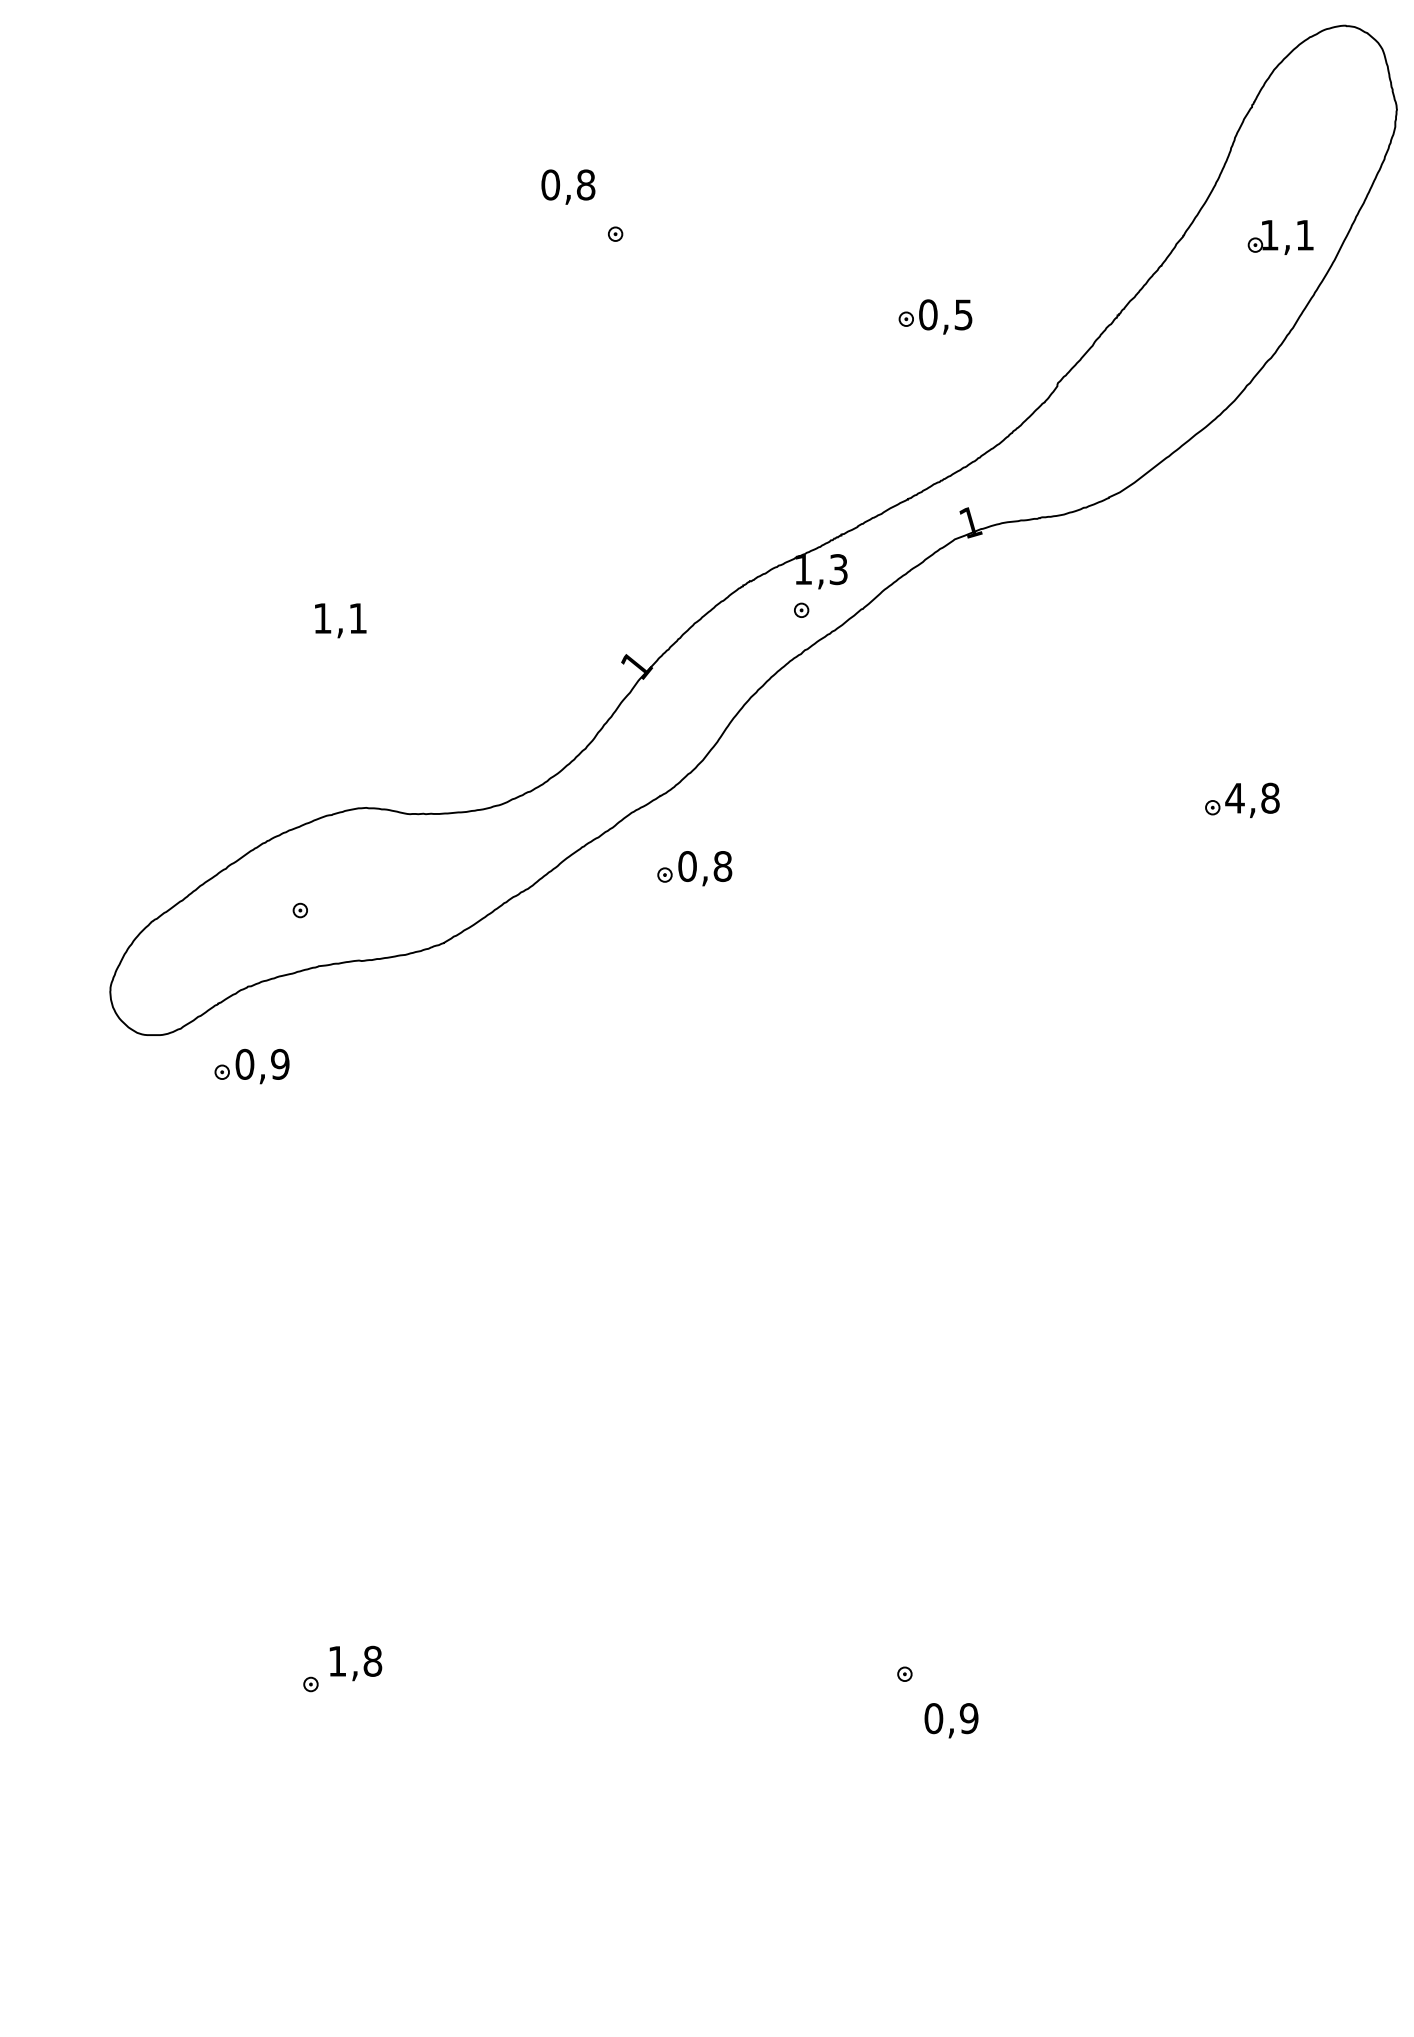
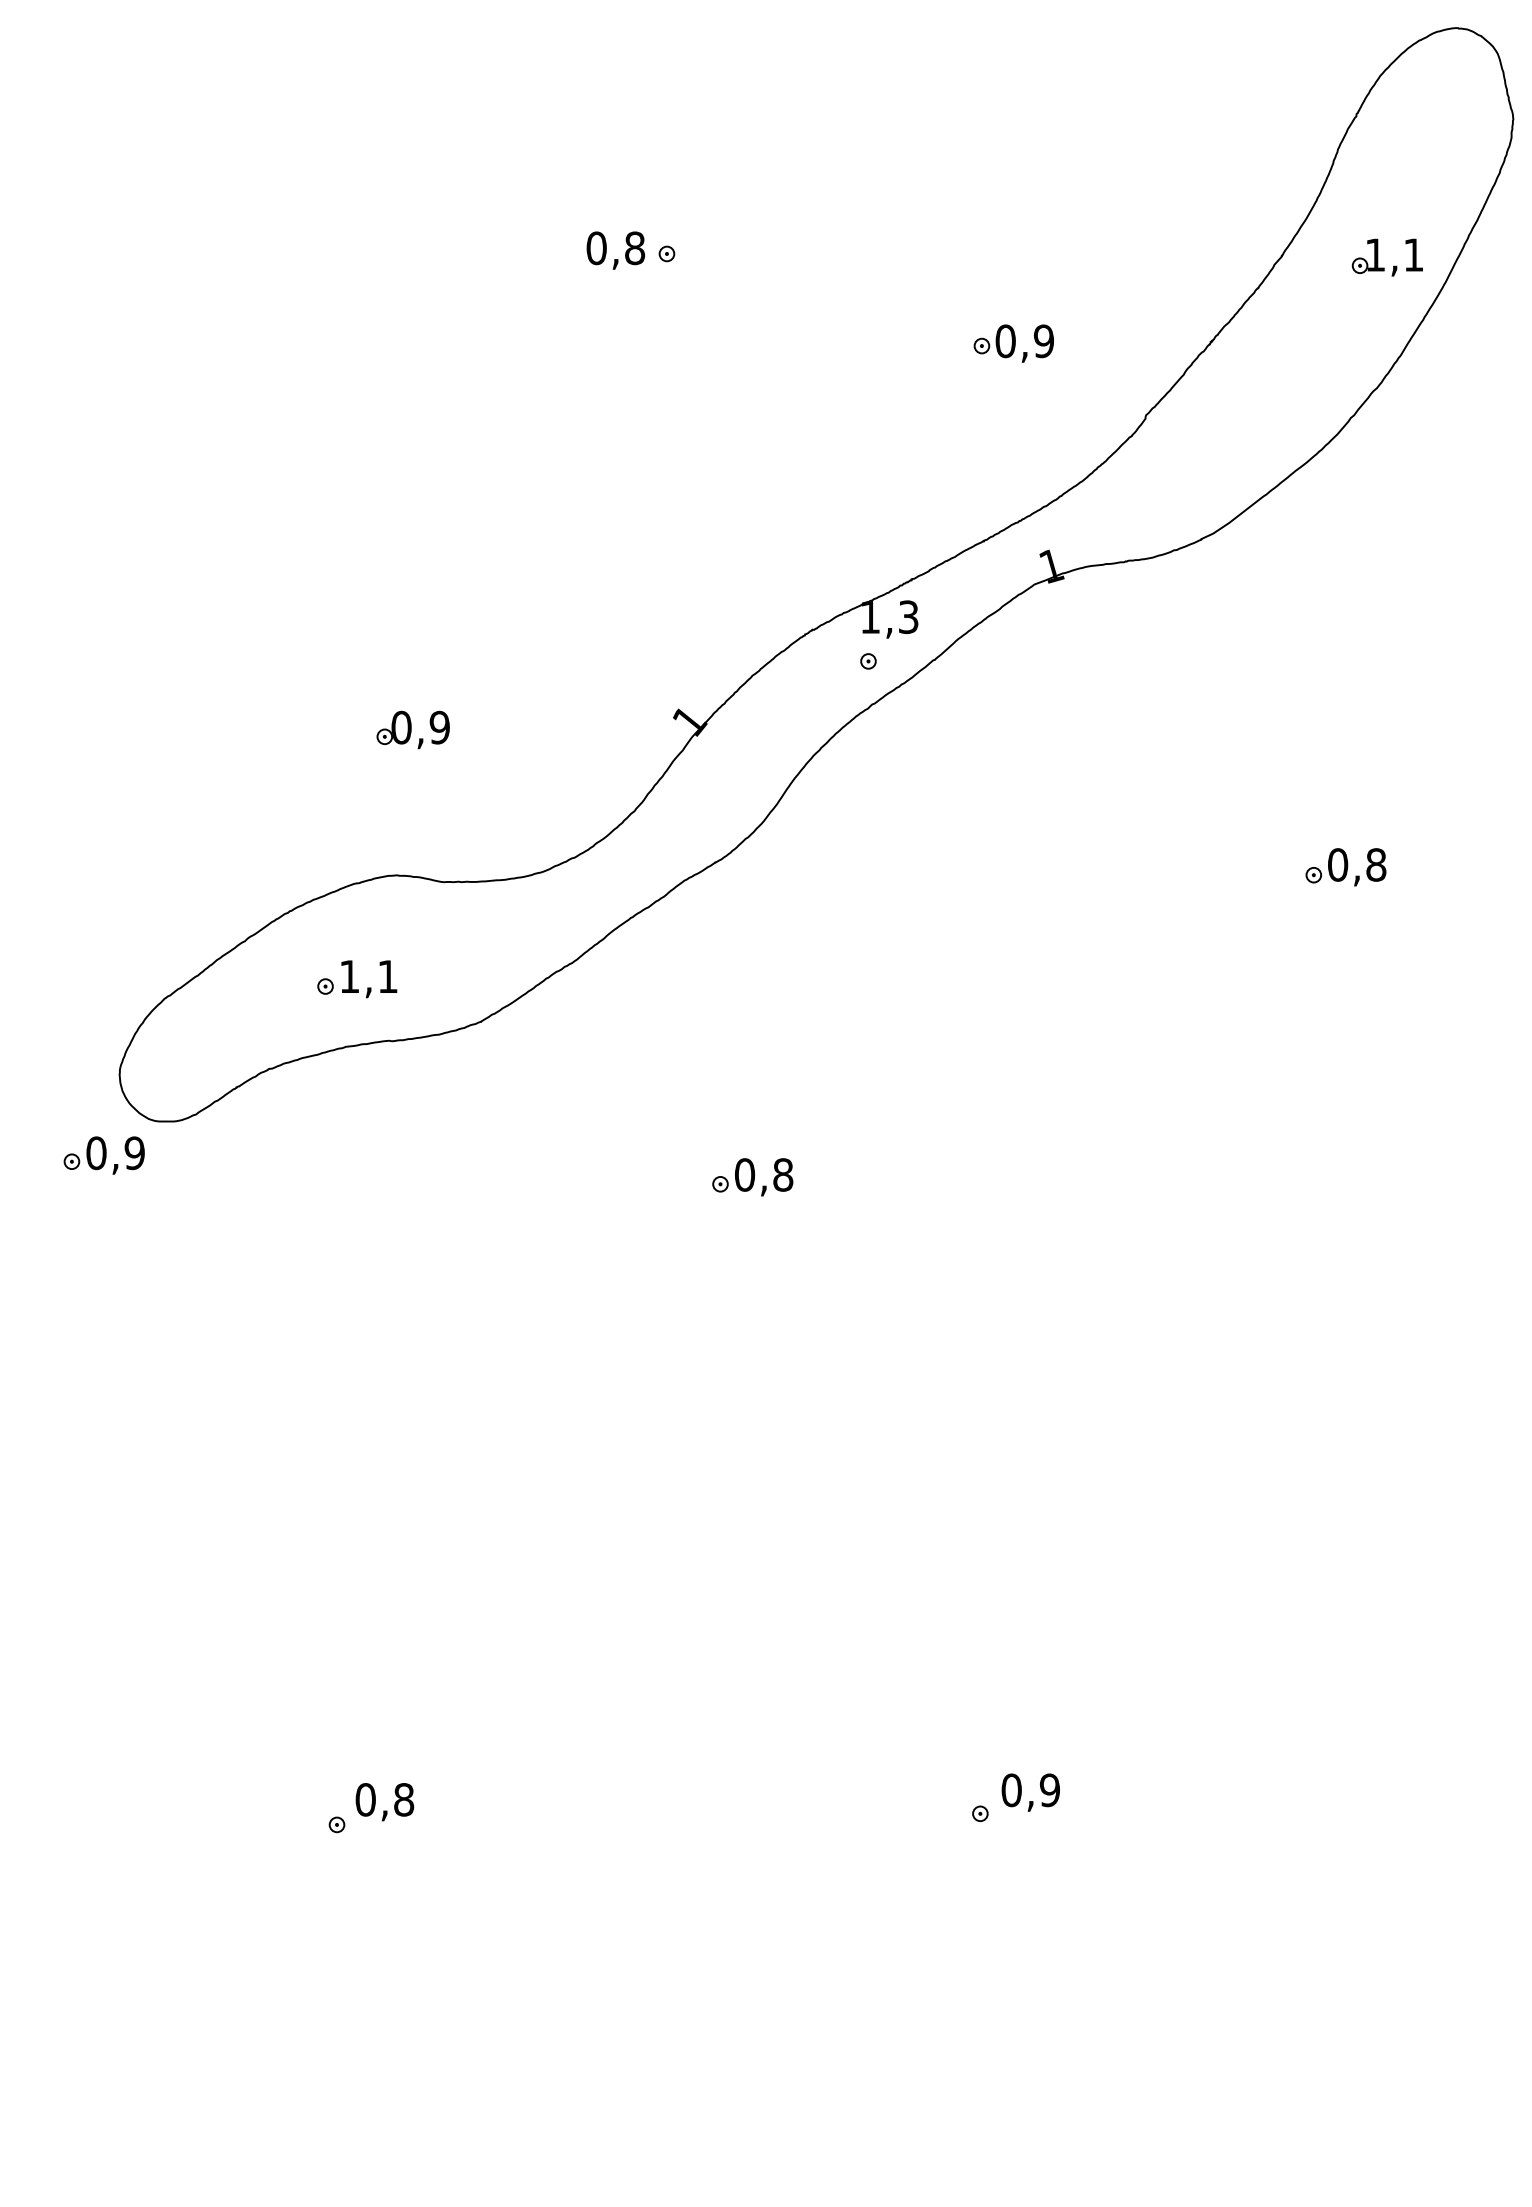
text: (568, 186) -> (615, 249), moved
text: (963, 314) -> (1043, 340), 0,5 -> 0,9
text: (340, 620) -> (369, 978), moved
part: (381, 673) -> (413, 729), added
text: (1234, 797) -> (1337, 864), 4,8 -> 0,8
part: (694, 868) -> (752, 1177), moved
part: (251, 1066) -> (103, 1155), moved
text: (337, 1660) -> (365, 1798), 1,8 -> 0,8
text: (951, 1720) -> (1030, 1792), moved

